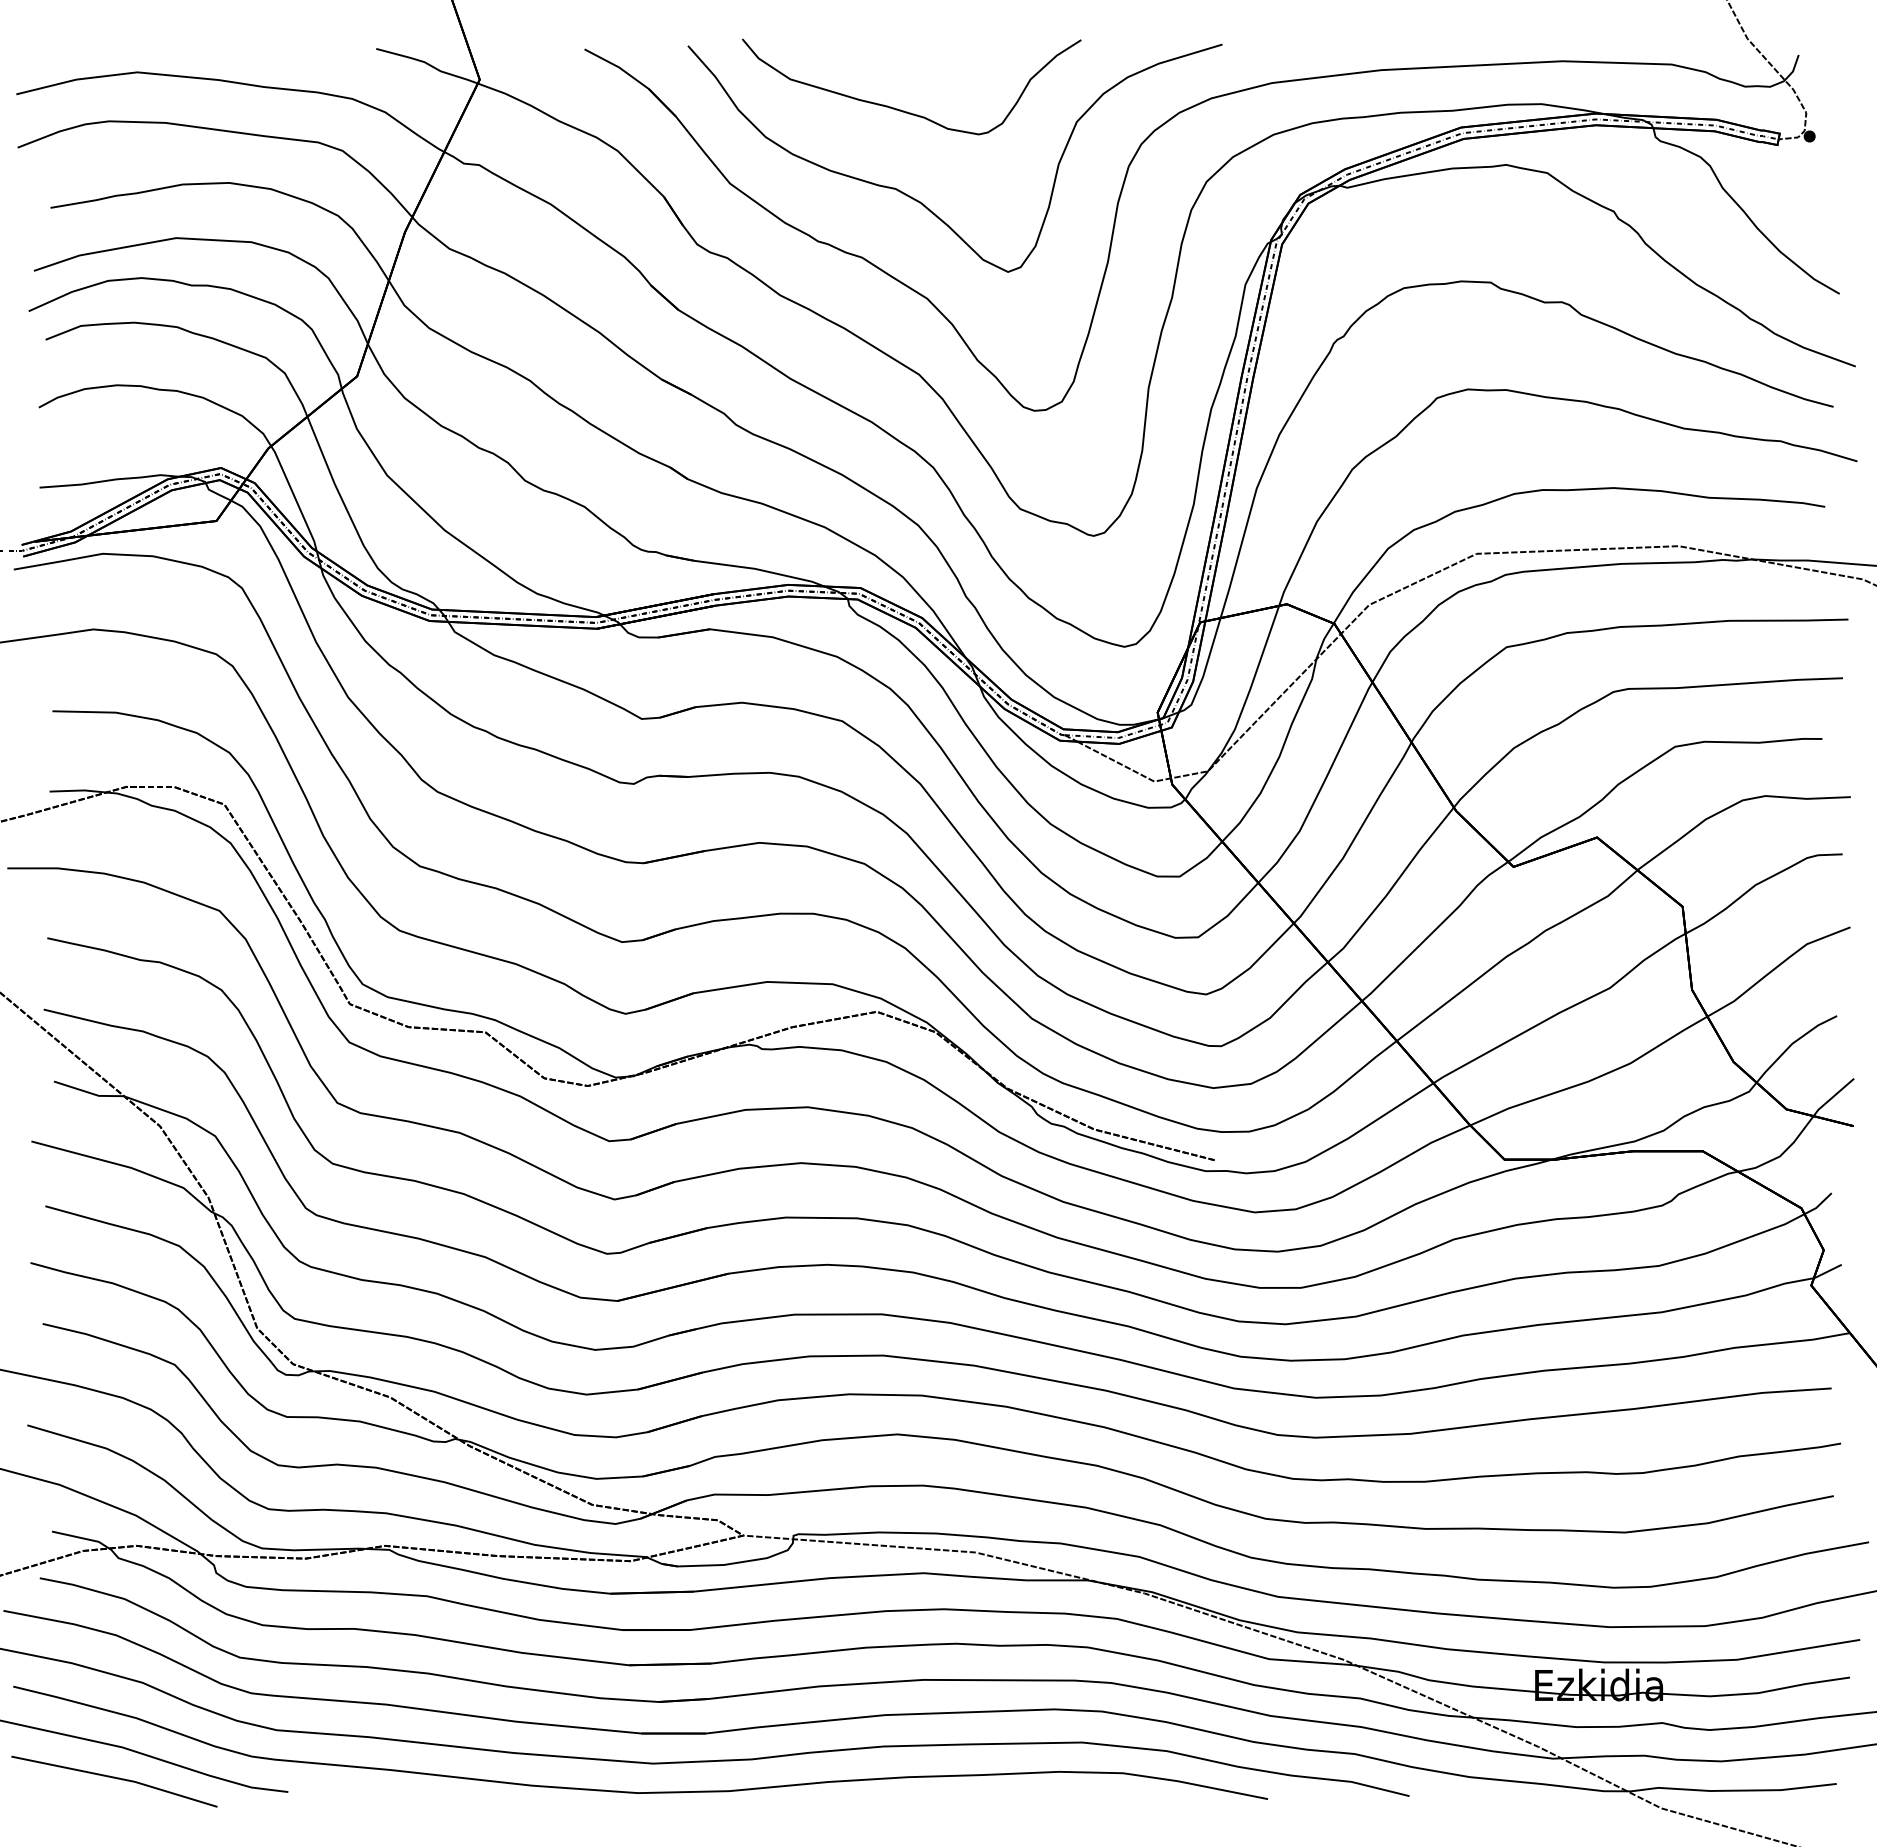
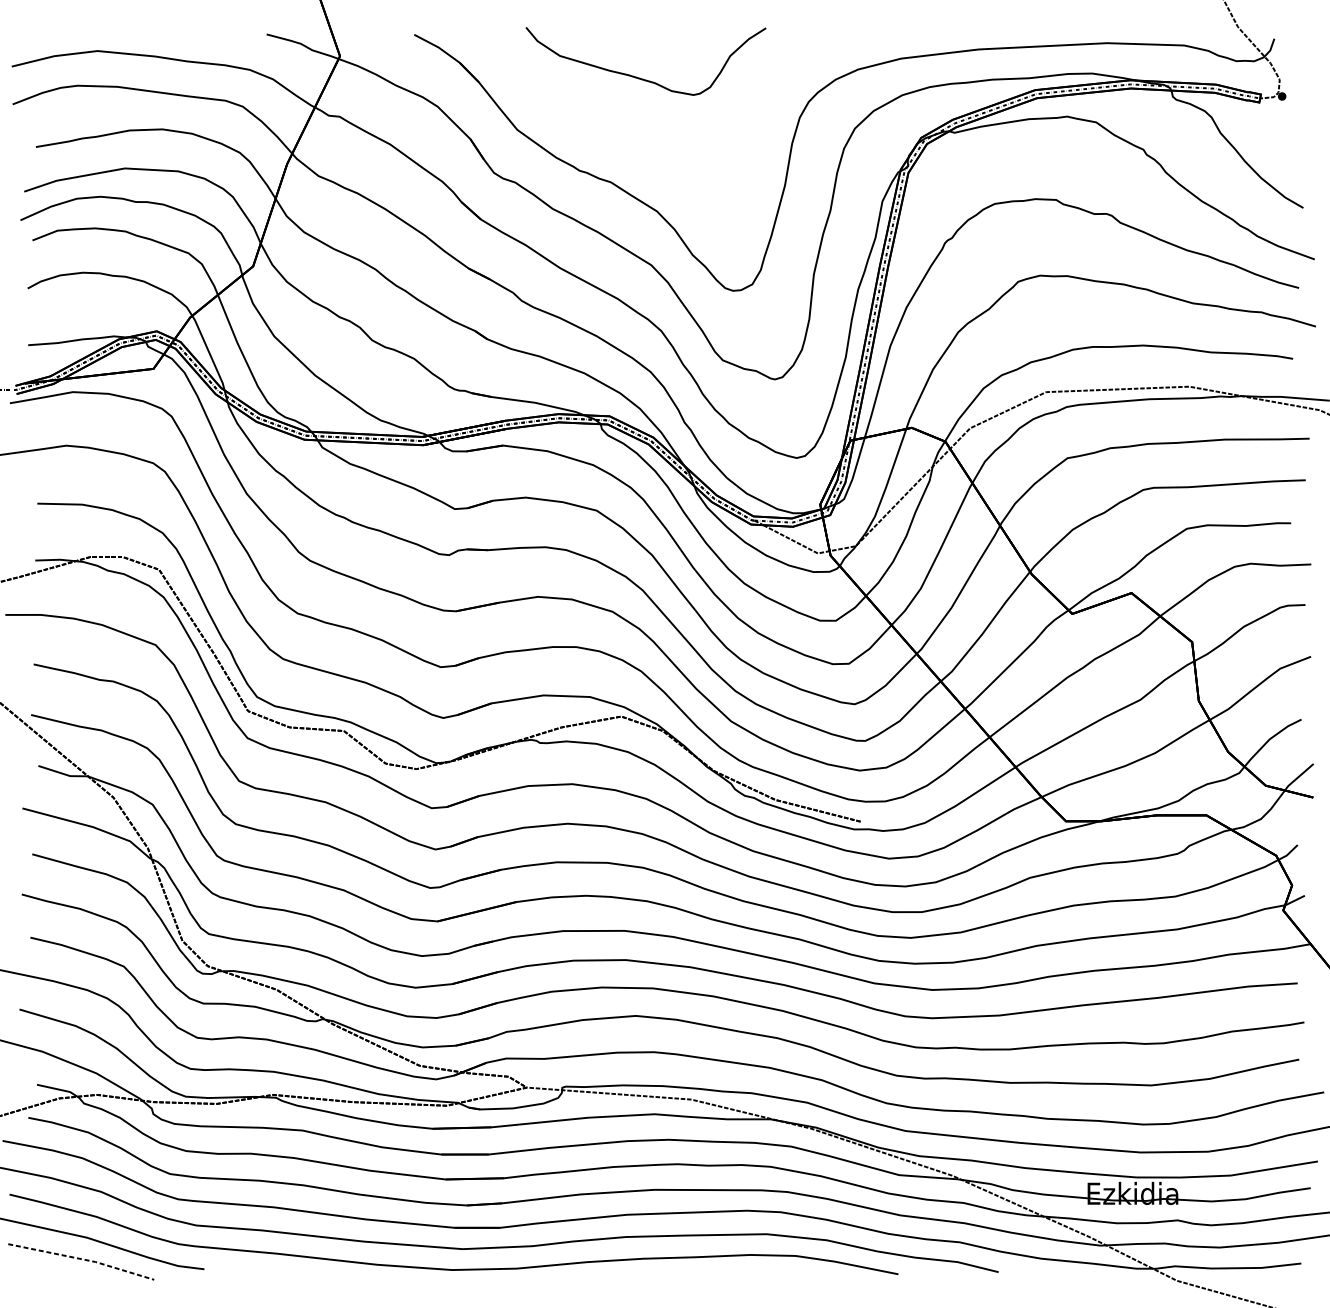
curve: (923, 203) -> (654, 143), removed
line: (116, 1778) -> (82, 1259), solid -> dashed

